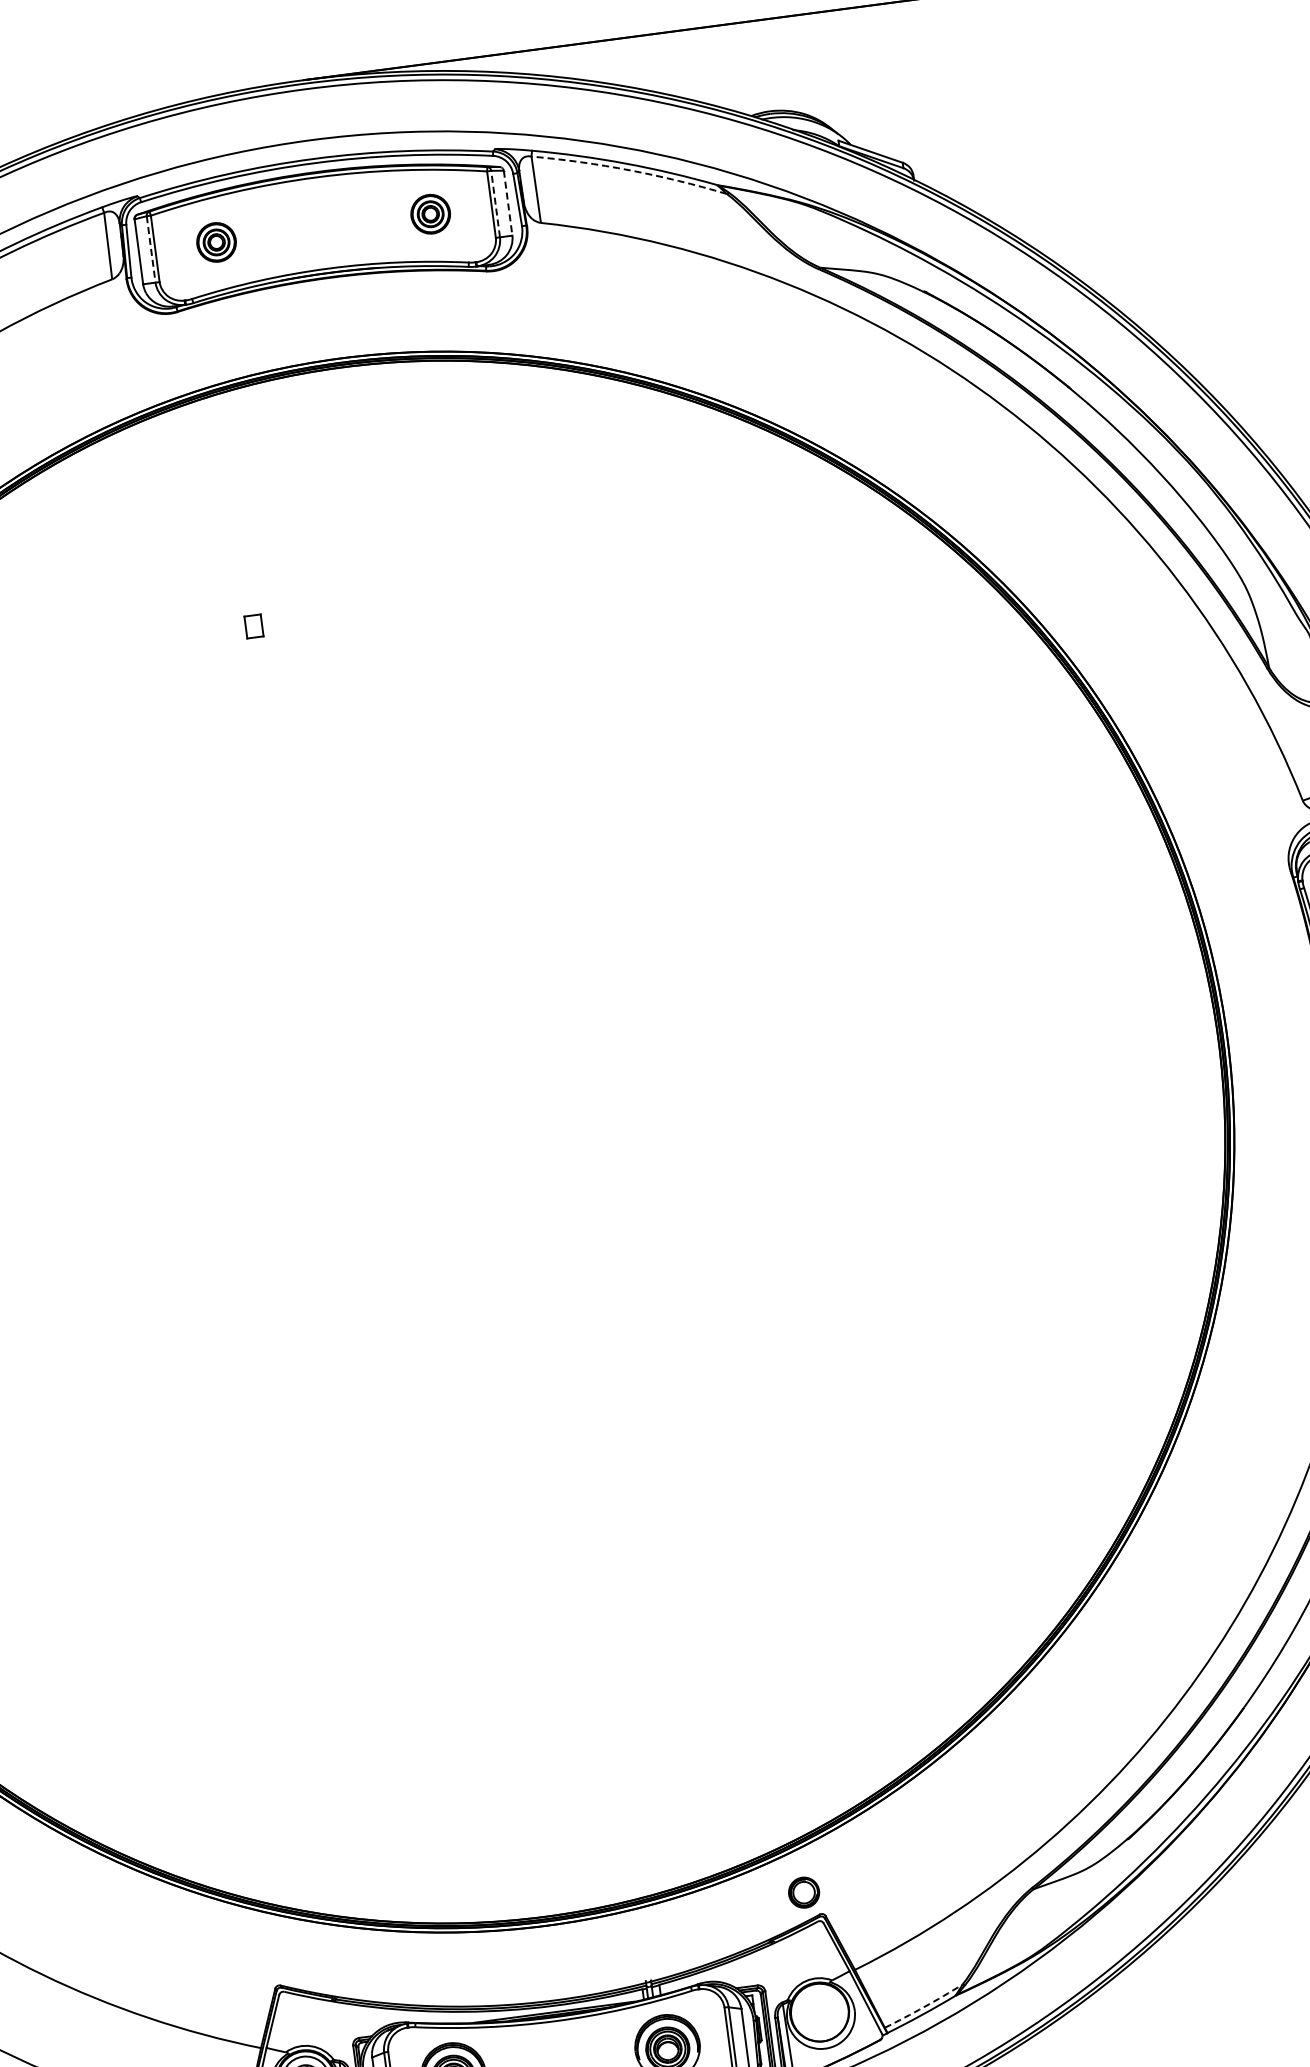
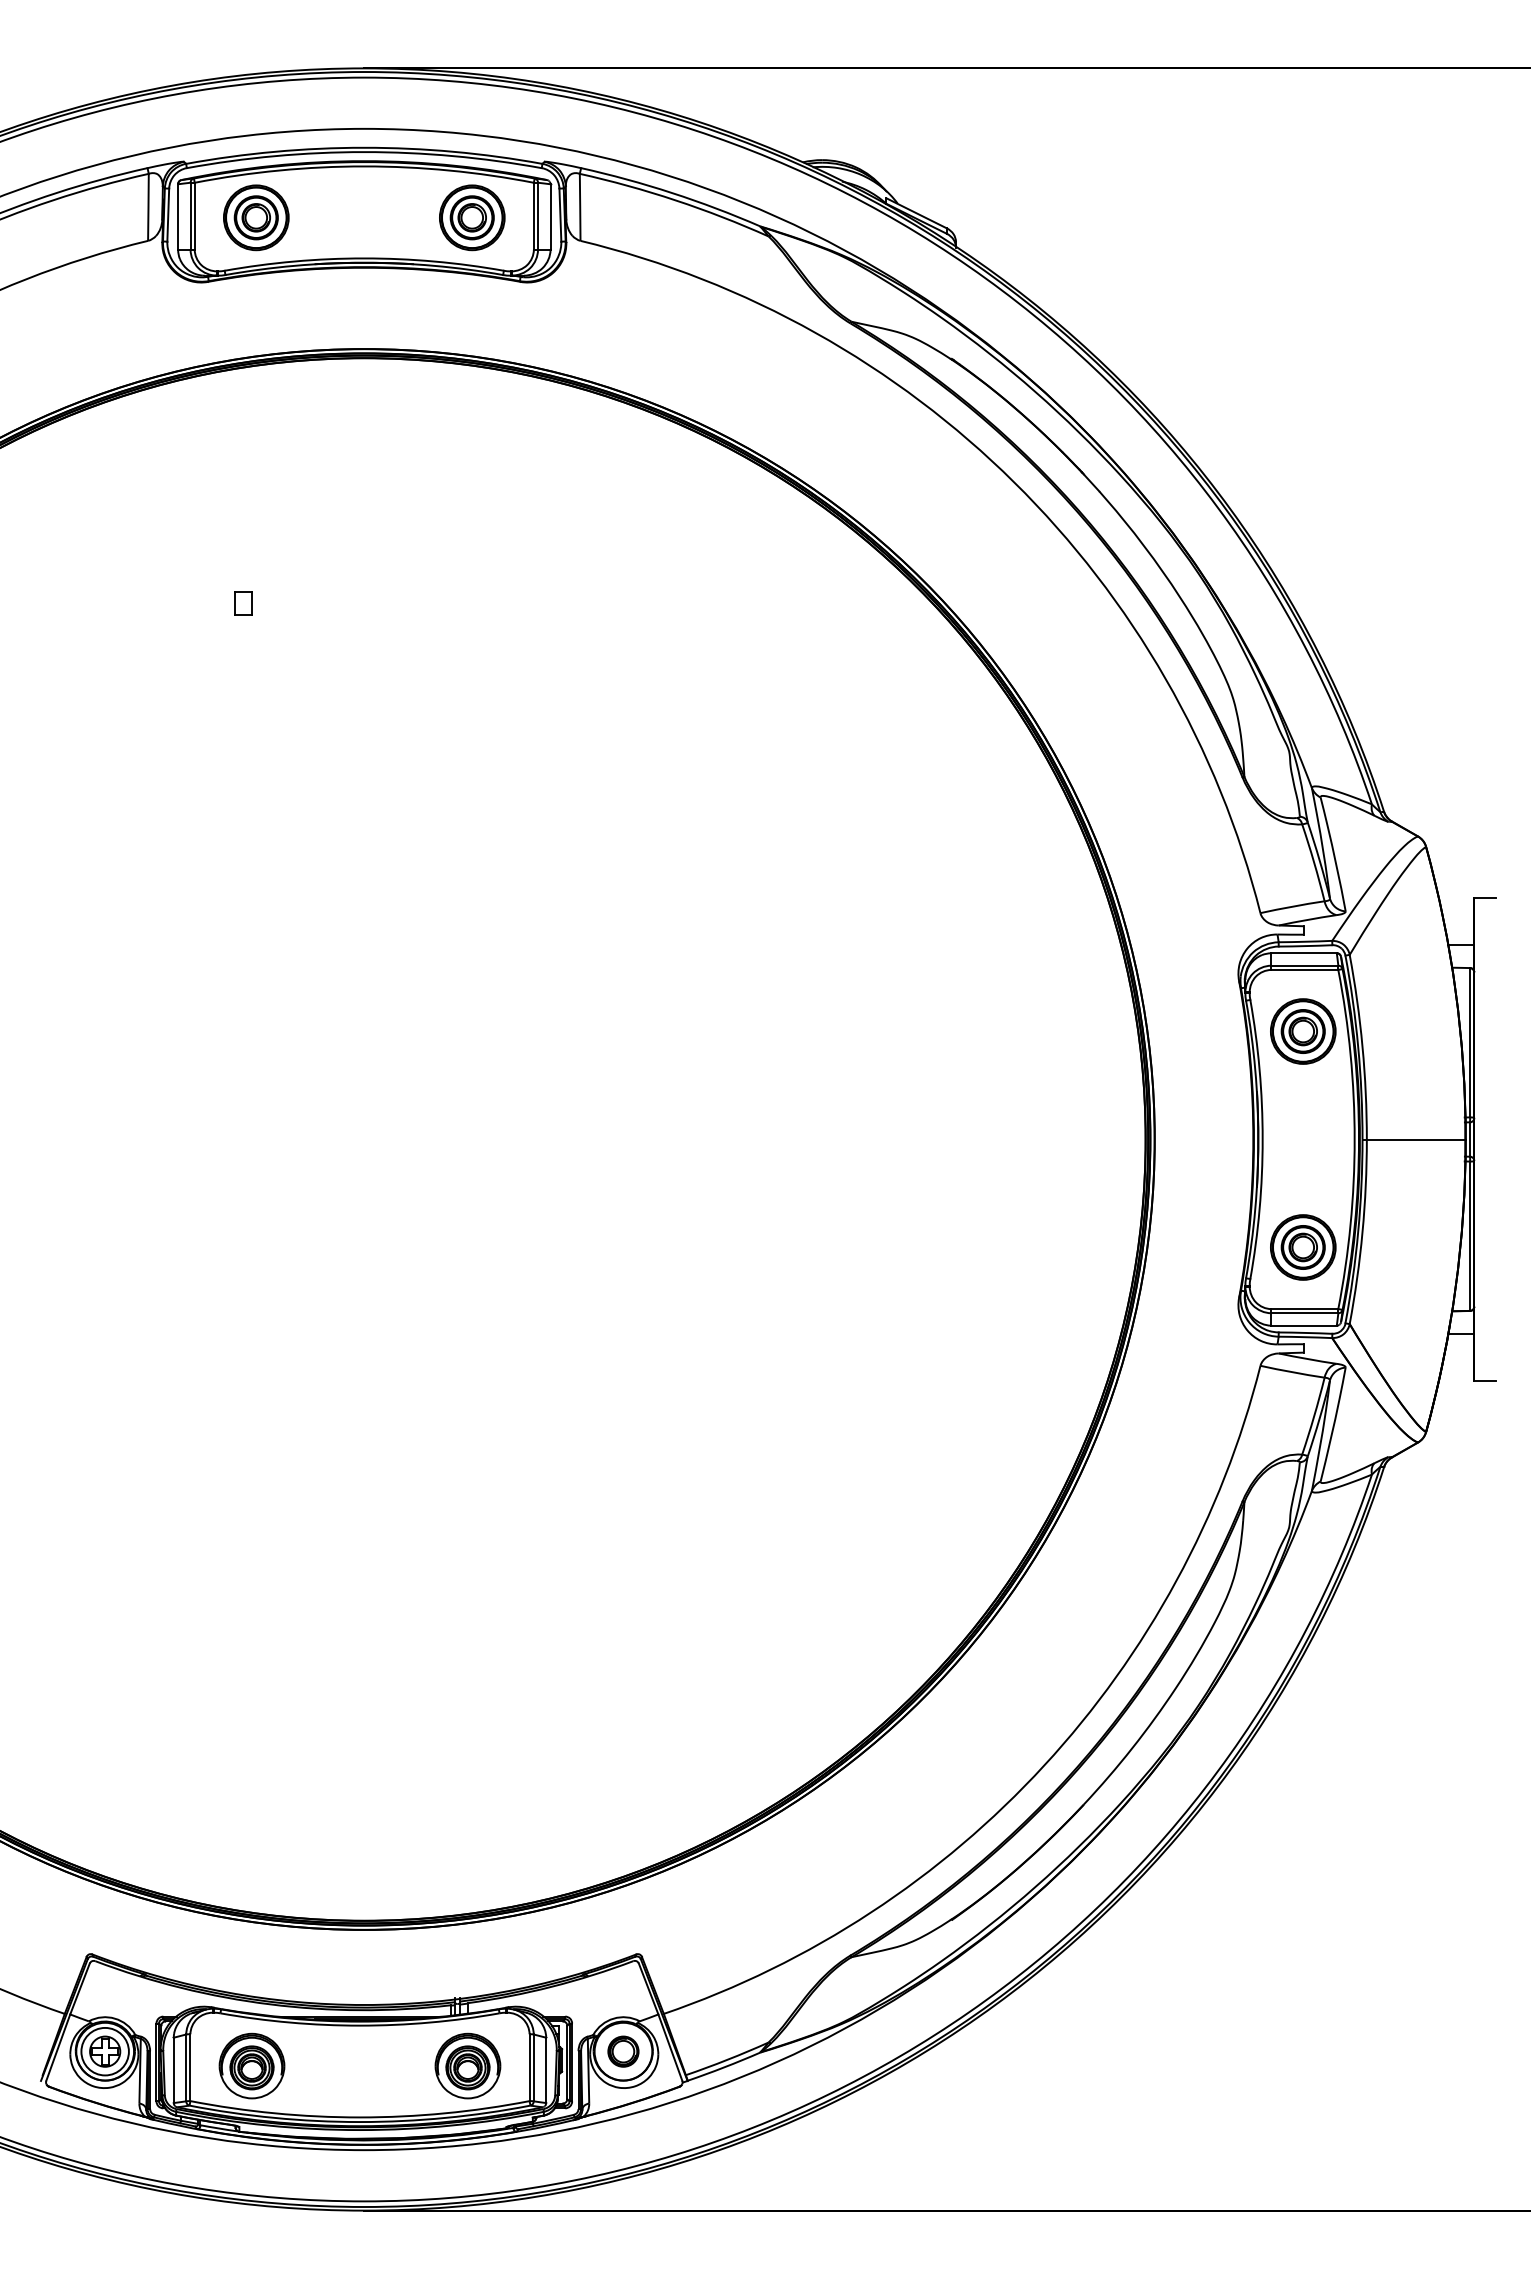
arc: (629, 170) -> (675, 200), dashed -> solid
line: (508, 203) -> (550, 217), dashed -> solid
line: (496, 204) -> (538, 216), dashed -> solid
part: (430, 213) -> (472, 217), size x1.67
part: (216, 242) -> (256, 217), size x1.67
line: (151, 249) -> (190, 216), dashed -> solid
part: (804, 1892) -> (623, 2051), moved
arc: (924, 2006) -> (727, 2059), dashed -> solid

